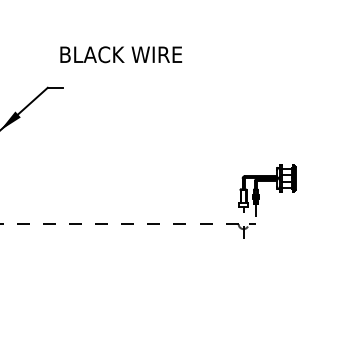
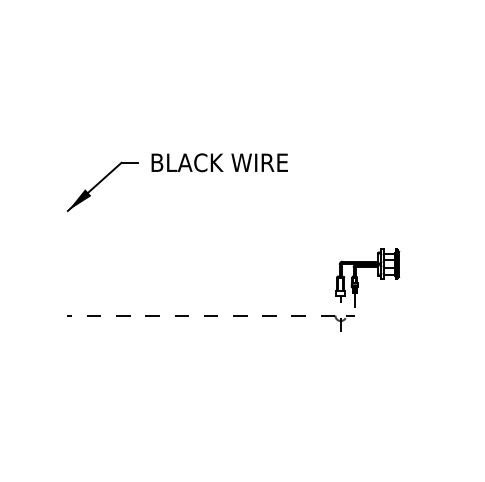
text: (120, 54) -> (219, 162), moved

